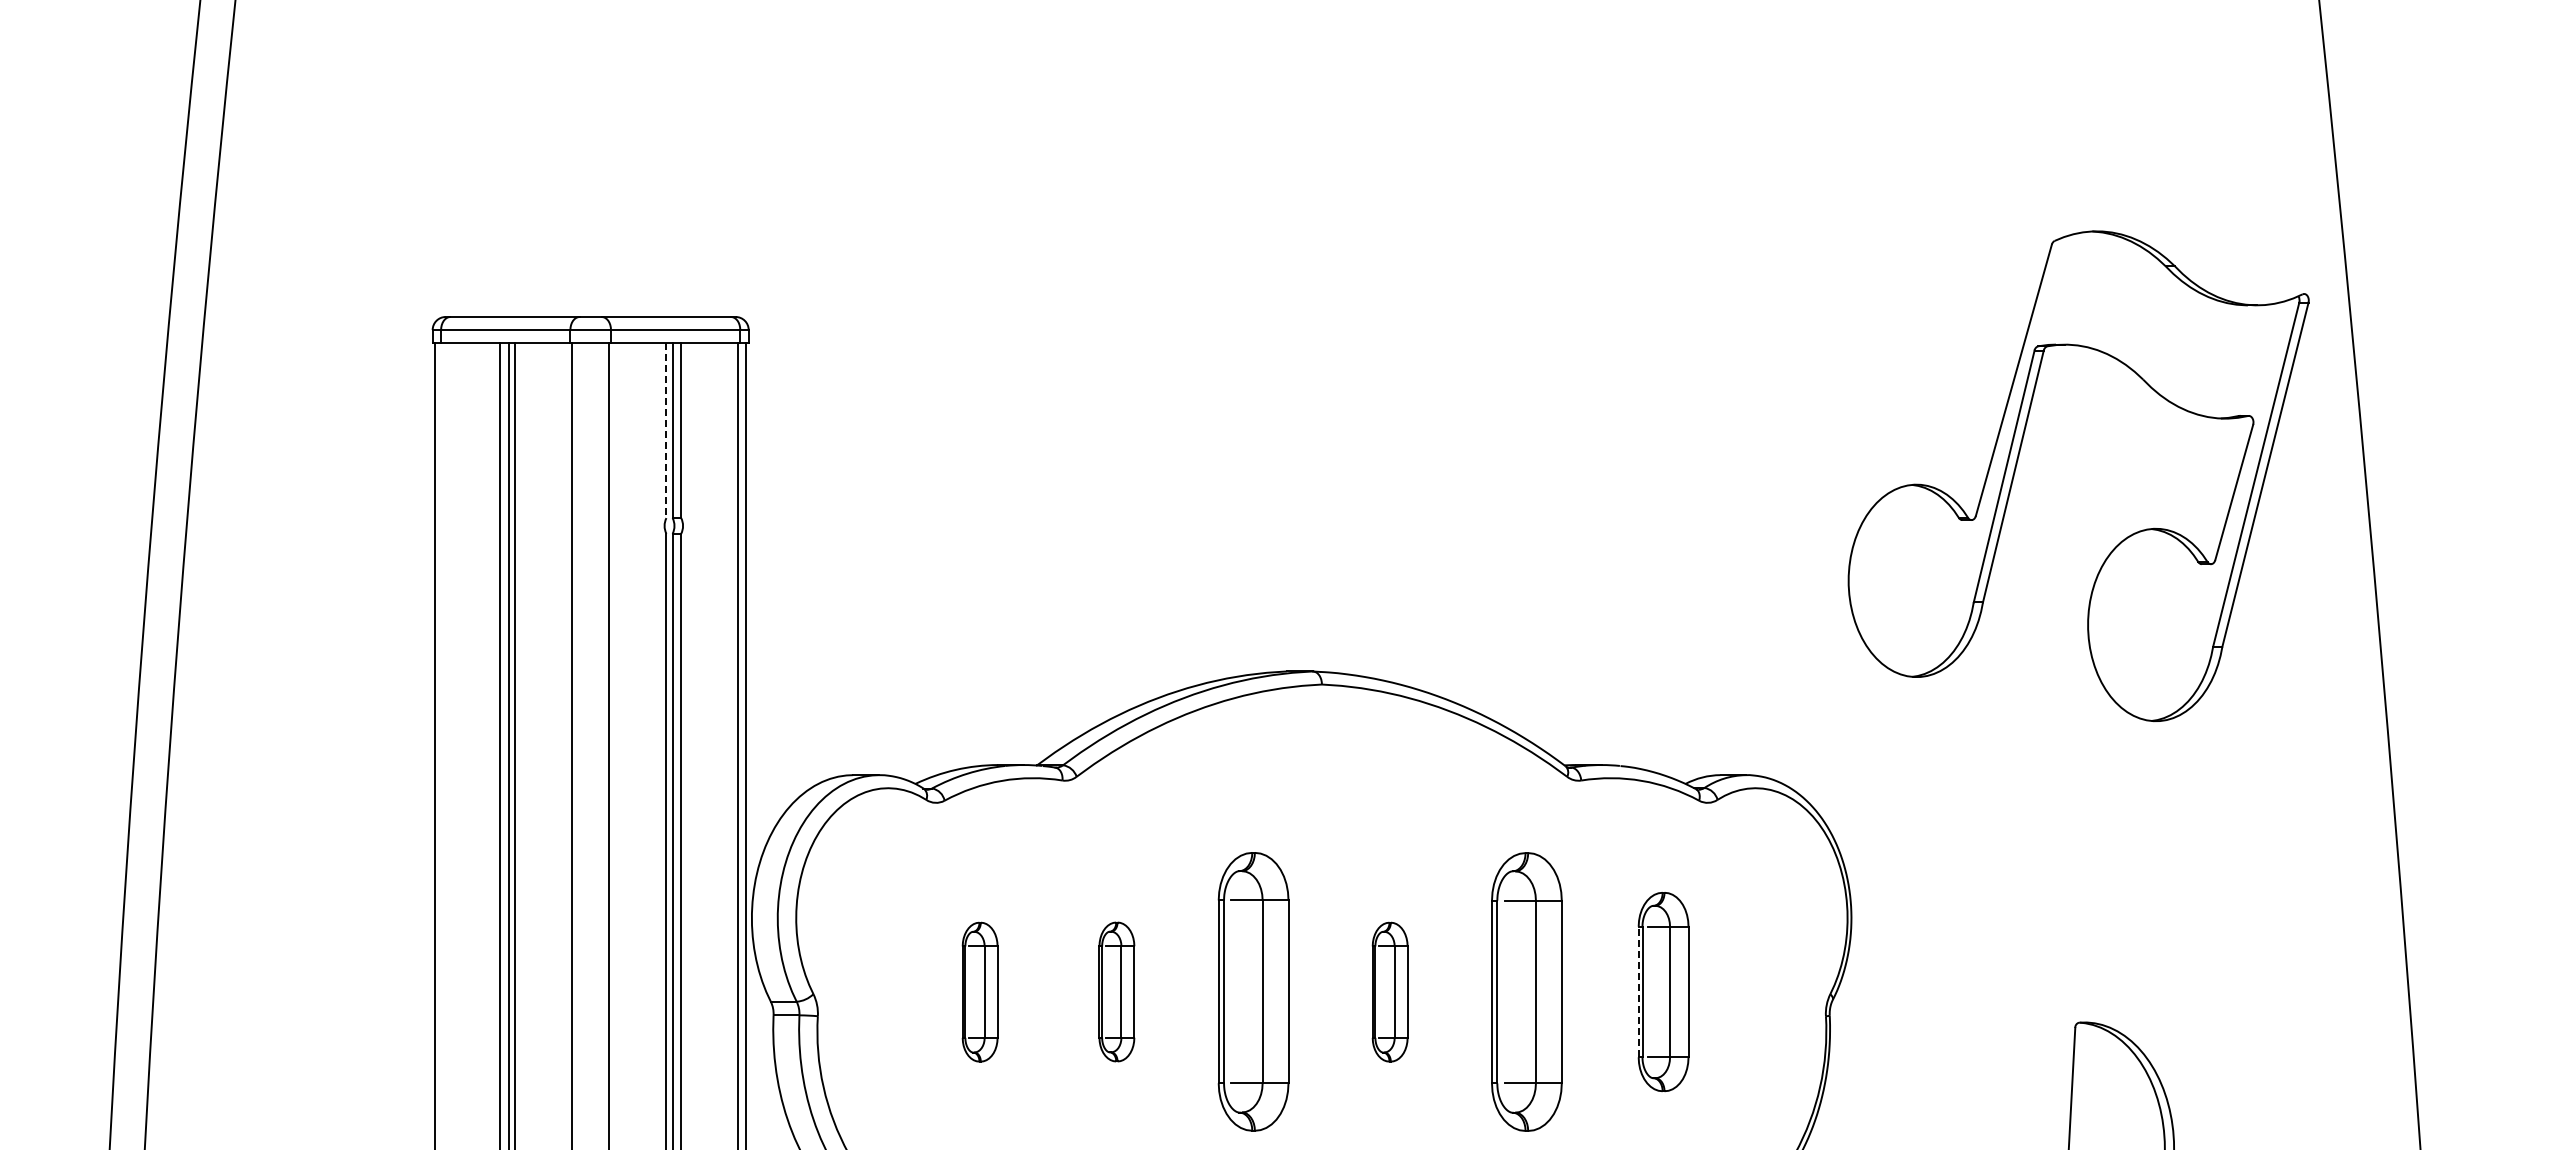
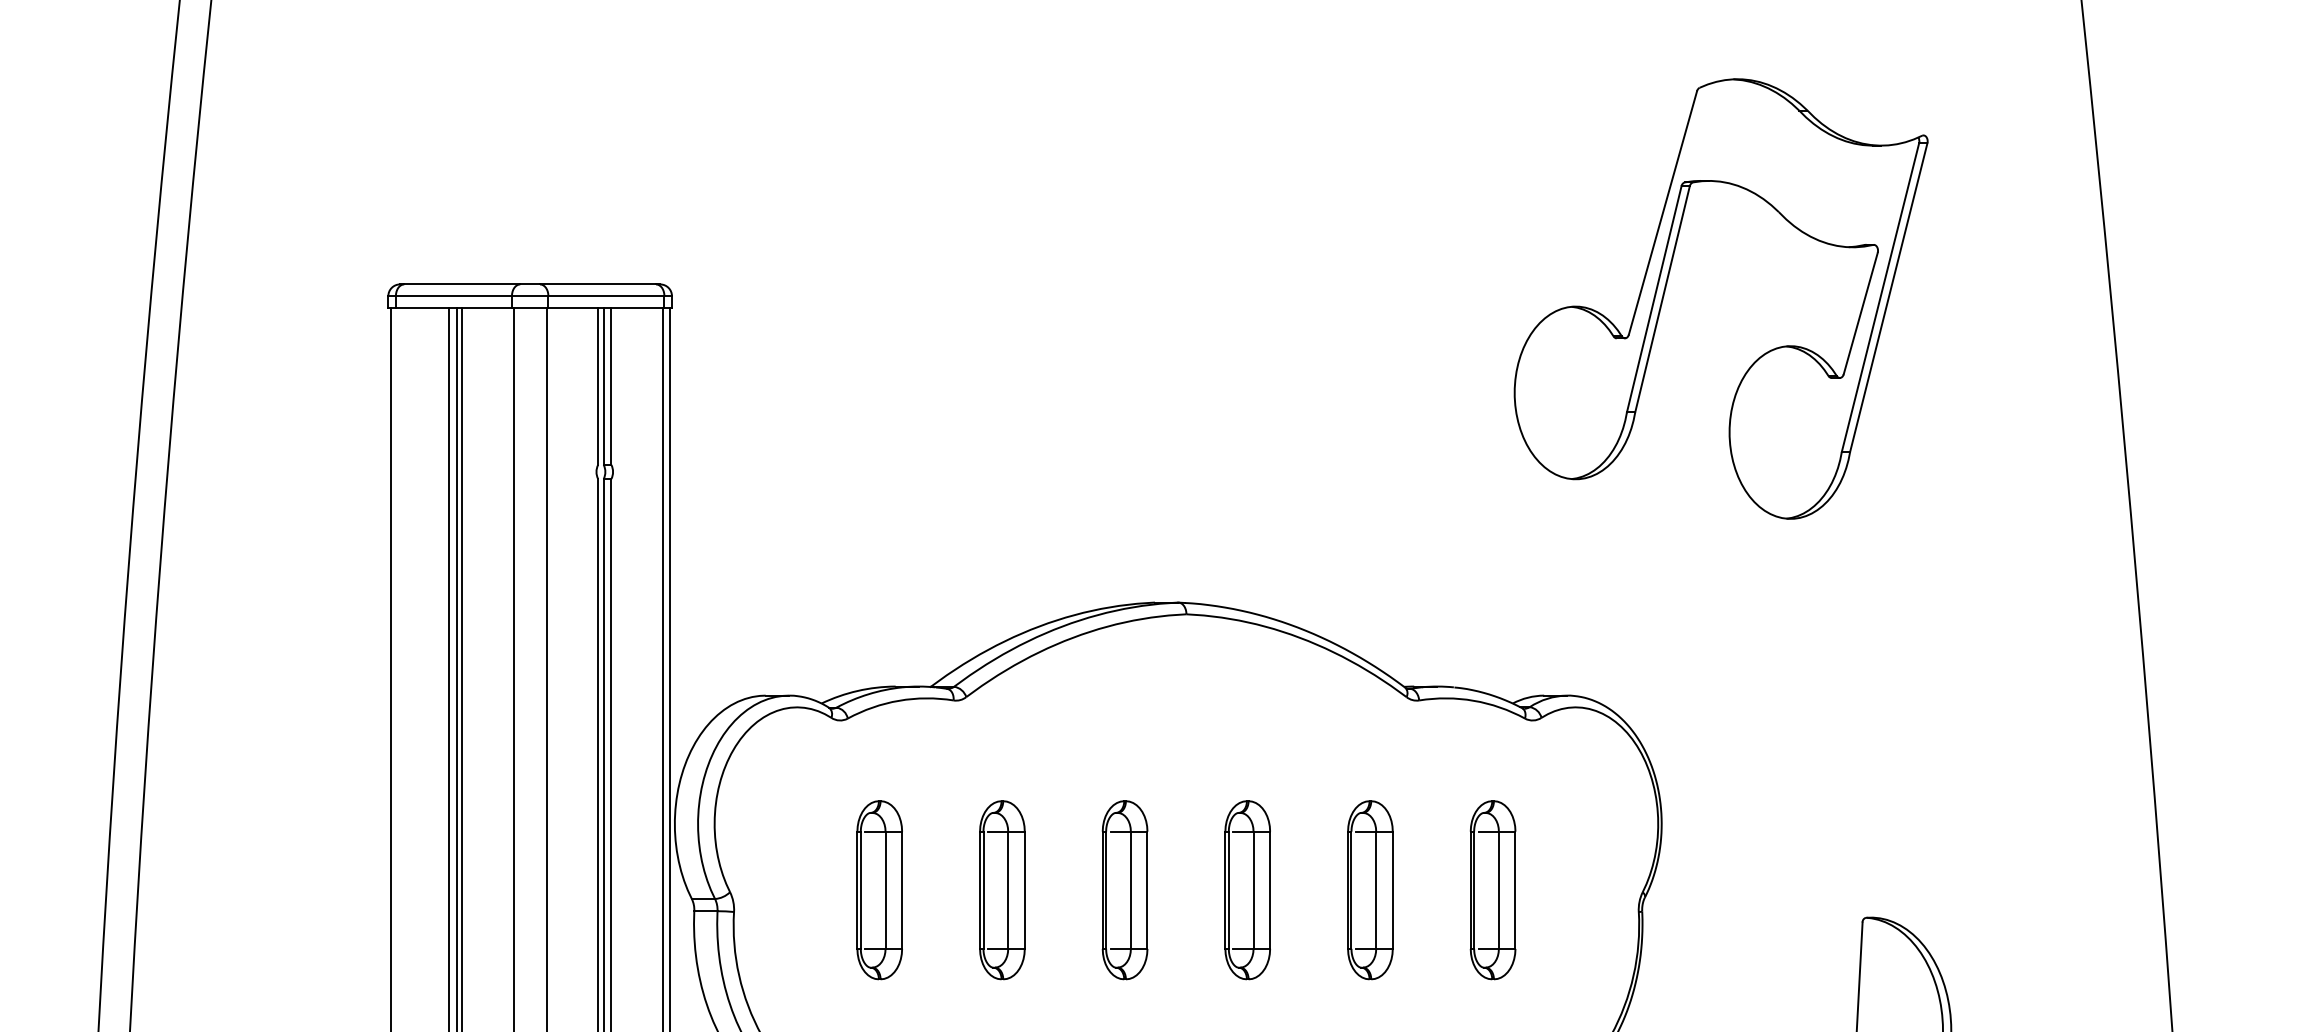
line: (666, 430) -> (598, 386), dashed -> solid
part: (2018, 460) -> (1667, 284), moved
part: (1116, 991) -> (1002, 889), size x1.43
part: (1526, 991) -> (1370, 889), size x0.71
line: (1638, 991) -> (1470, 889), dashed -> solid
part: (979, 992) -> (879, 890), size x1.43
part: (1253, 992) -> (1125, 890), size x0.71
part: (1389, 992) -> (1247, 890), size x1.43

